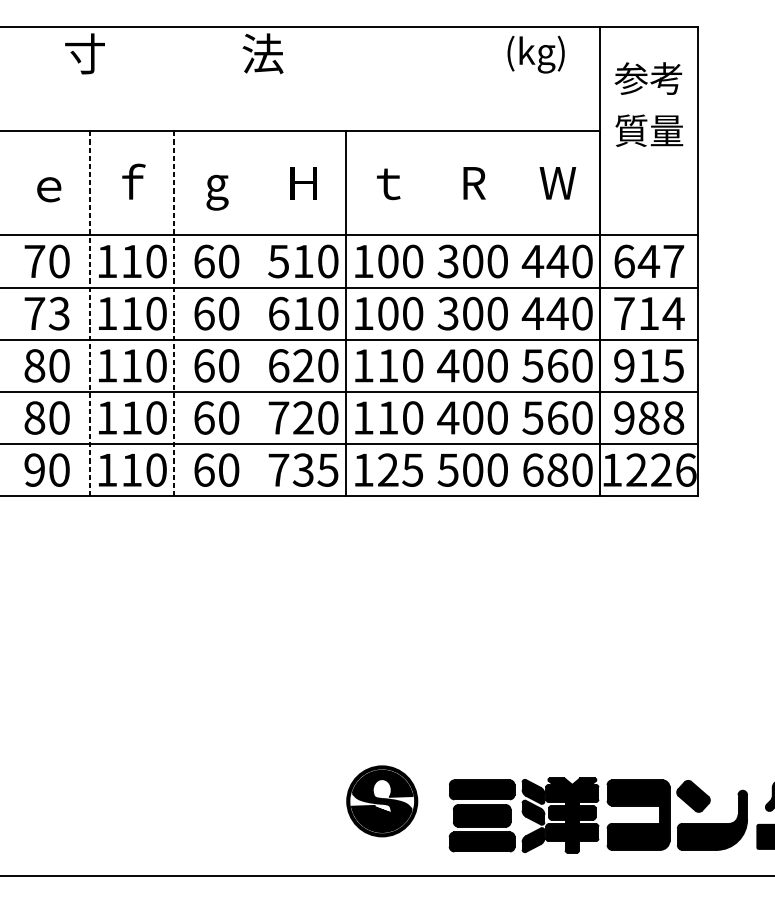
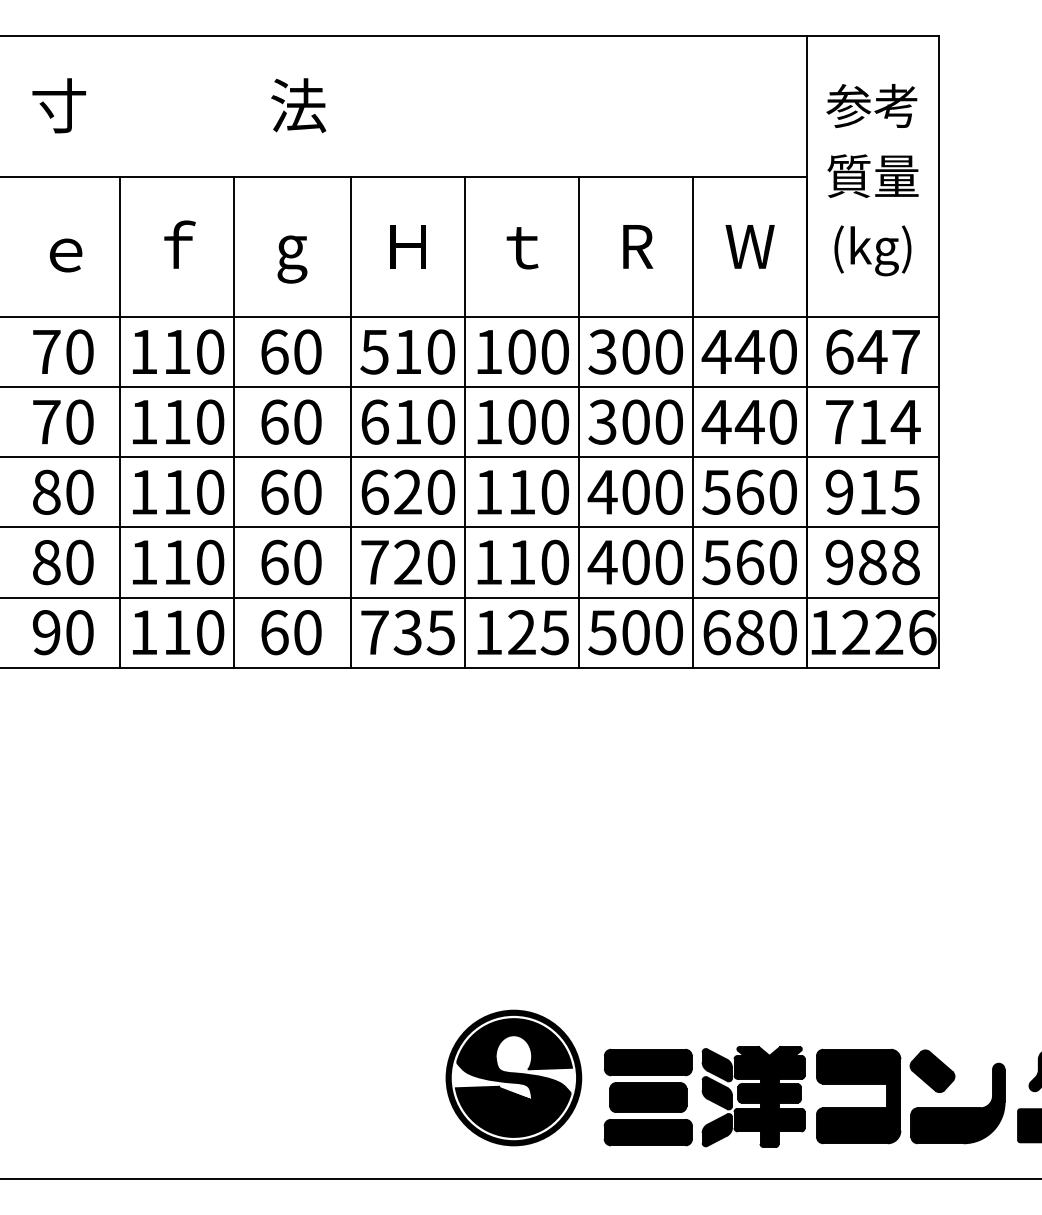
text: (174, 53) -> (179, 105), moved
text: (535, 54) -> (872, 250), moved
text: (59, 313) -> (79, 421), 73 -> 70
line: (89, 313) -> (120, 422), dashed -> solid
line: (174, 313) -> (234, 422), dashed -> solid
line: (261, 313) -> (351, 421), added
line: (431, 313) -> (579, 421), added
line: (515, 313) -> (693, 421), added
part: (381, 800) -> (513, 1077), size x1.43

